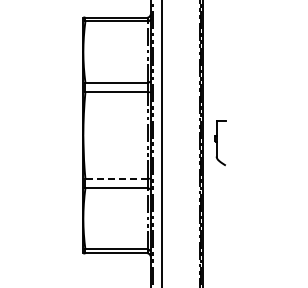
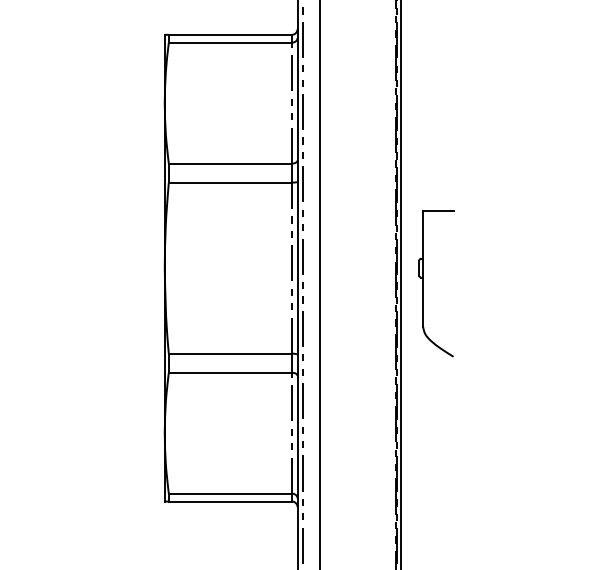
part: (220, 143) -> (436, 284), size x1.67
line: (116, 178) -> (230, 353), dashed -> solid

